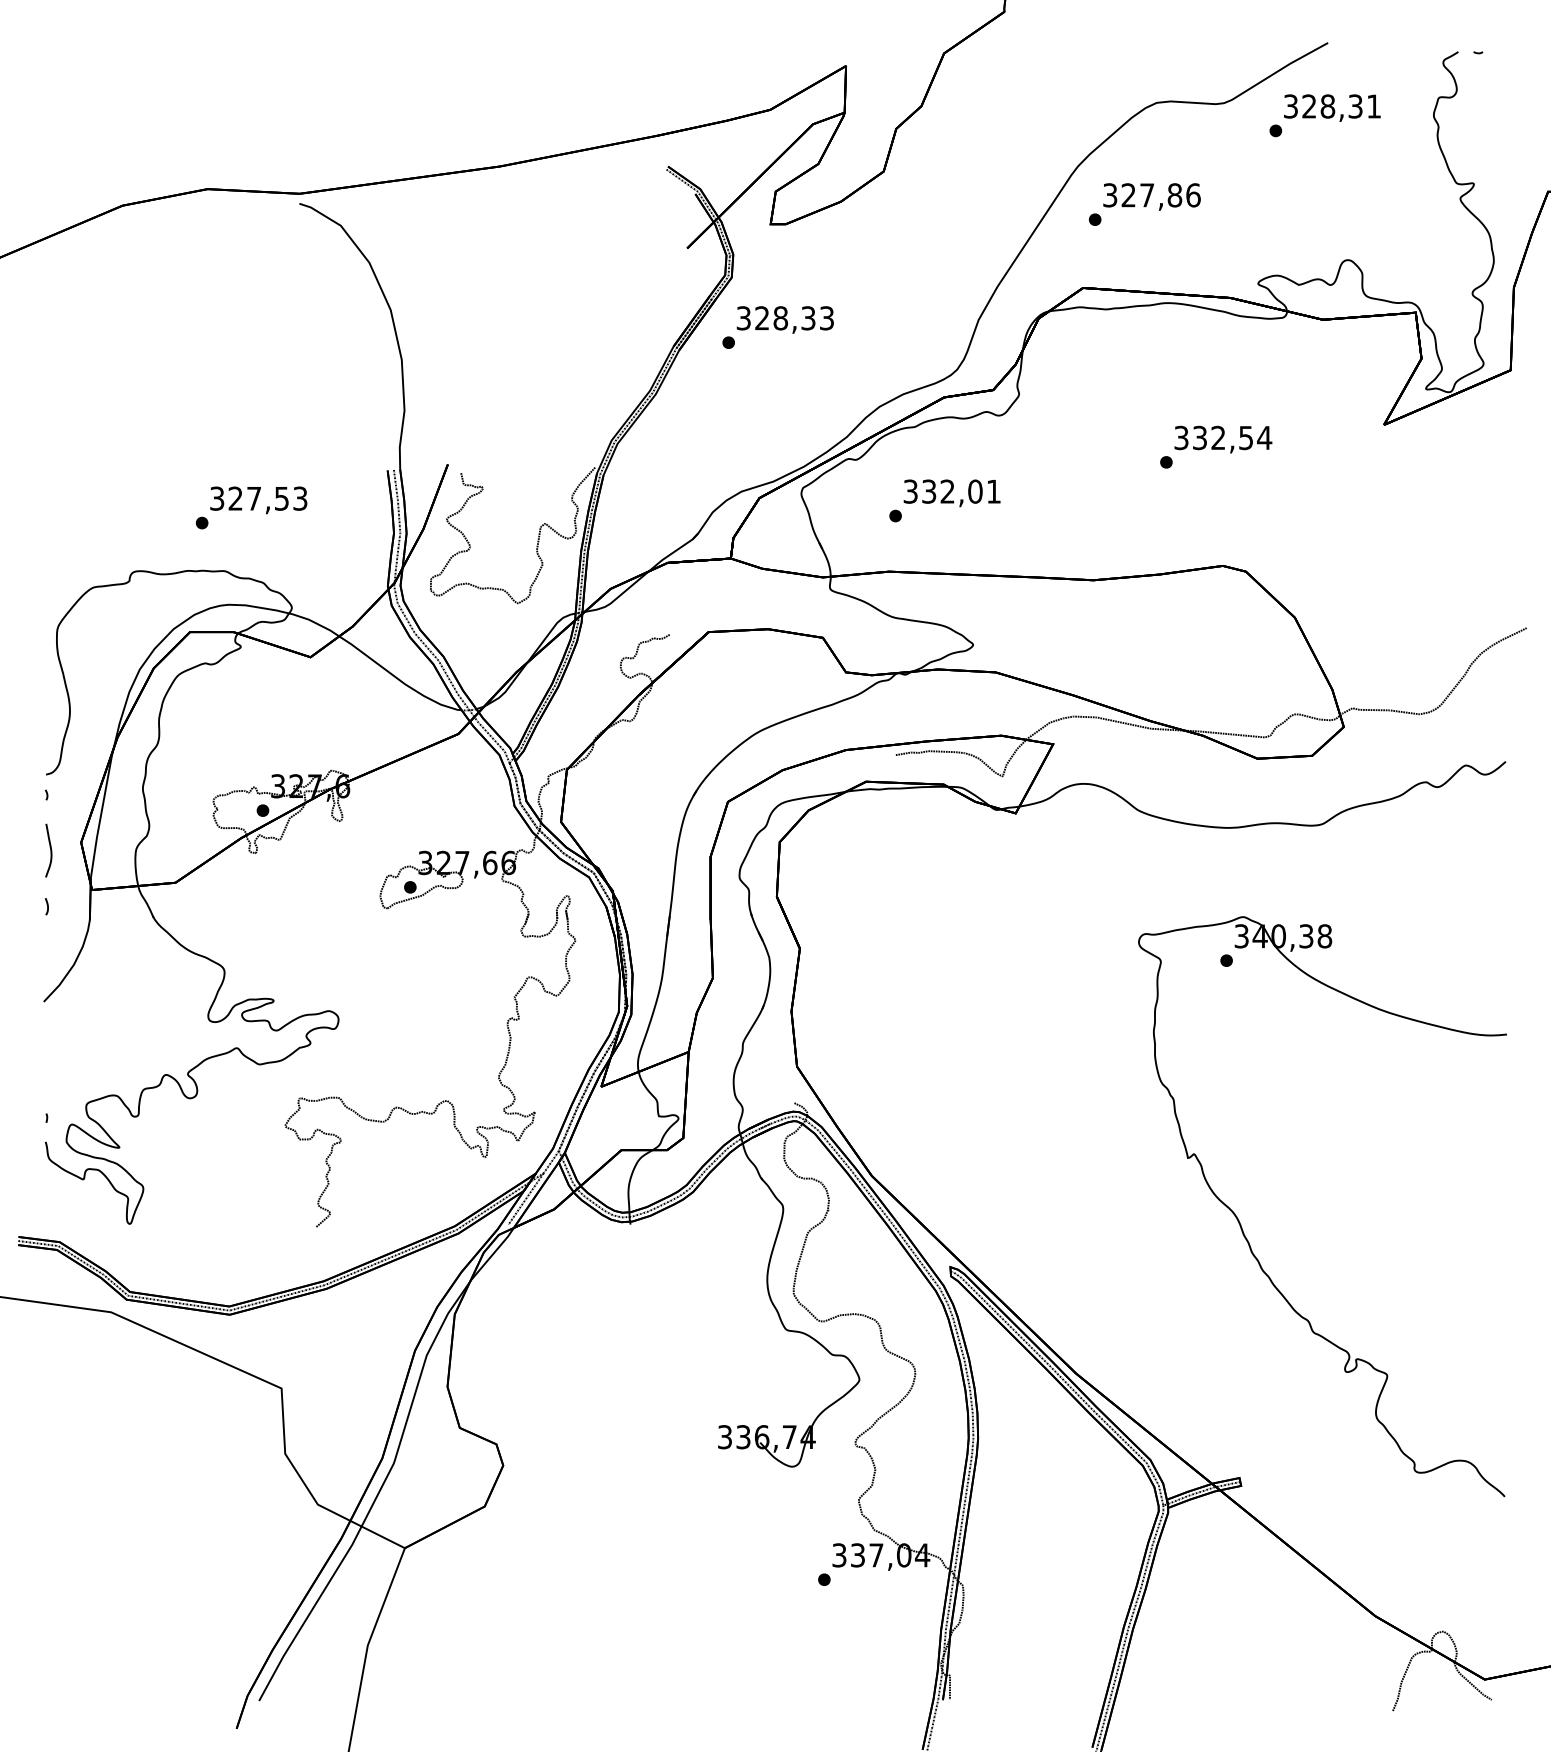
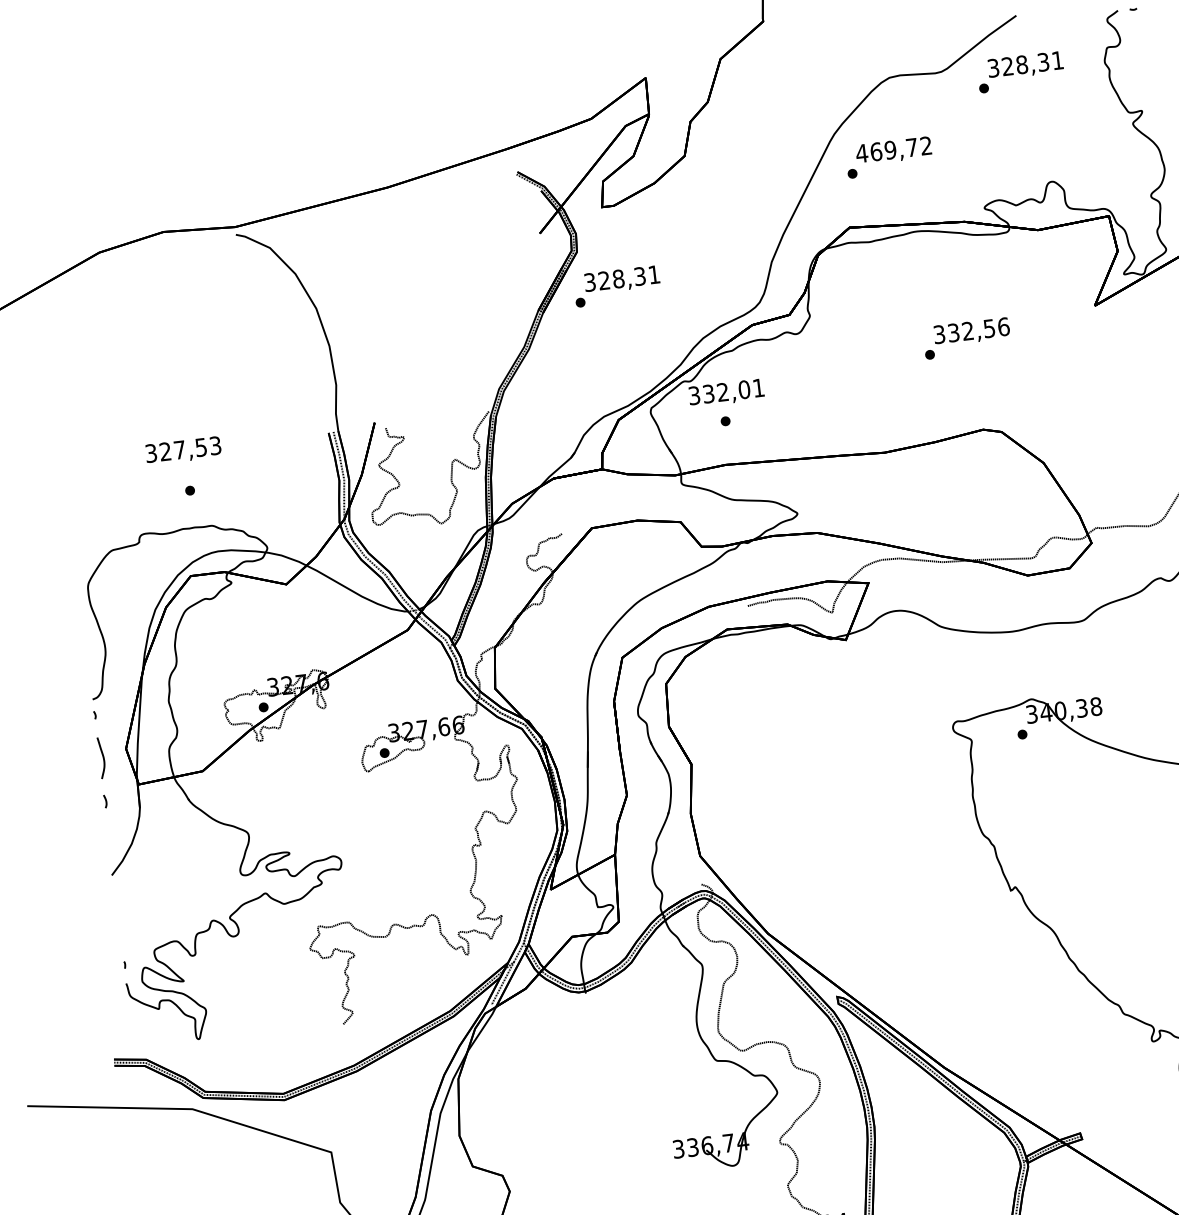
text: (1151, 195) -> (893, 149), 327,86 -> 469,72
text: (826, 318) -> (653, 274), 328,33 -> 328,31
text: (1264, 437) -> (1003, 326), 332,54 -> 332,56
text: (951, 493) -> (726, 393), moved
text: (258, 500) -> (183, 451), moved

